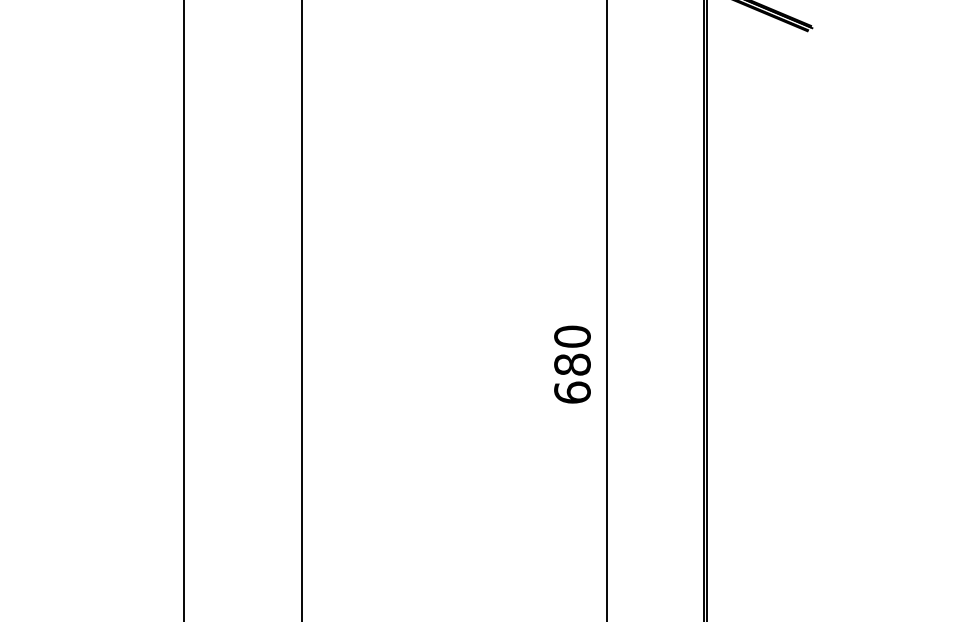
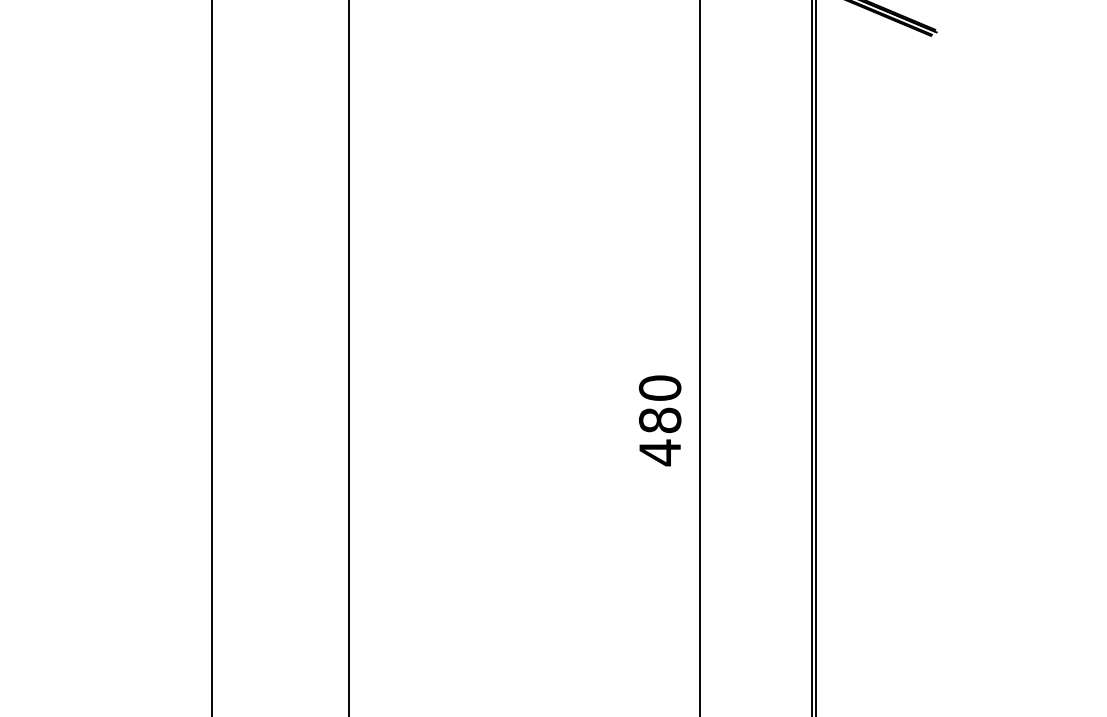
text: (572, 392) -> (660, 452), 680 -> 480

